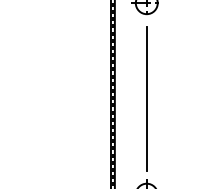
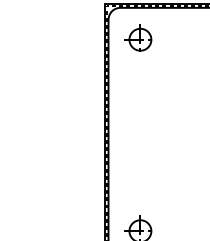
line: (146, 98) -> (140, 135), removed

